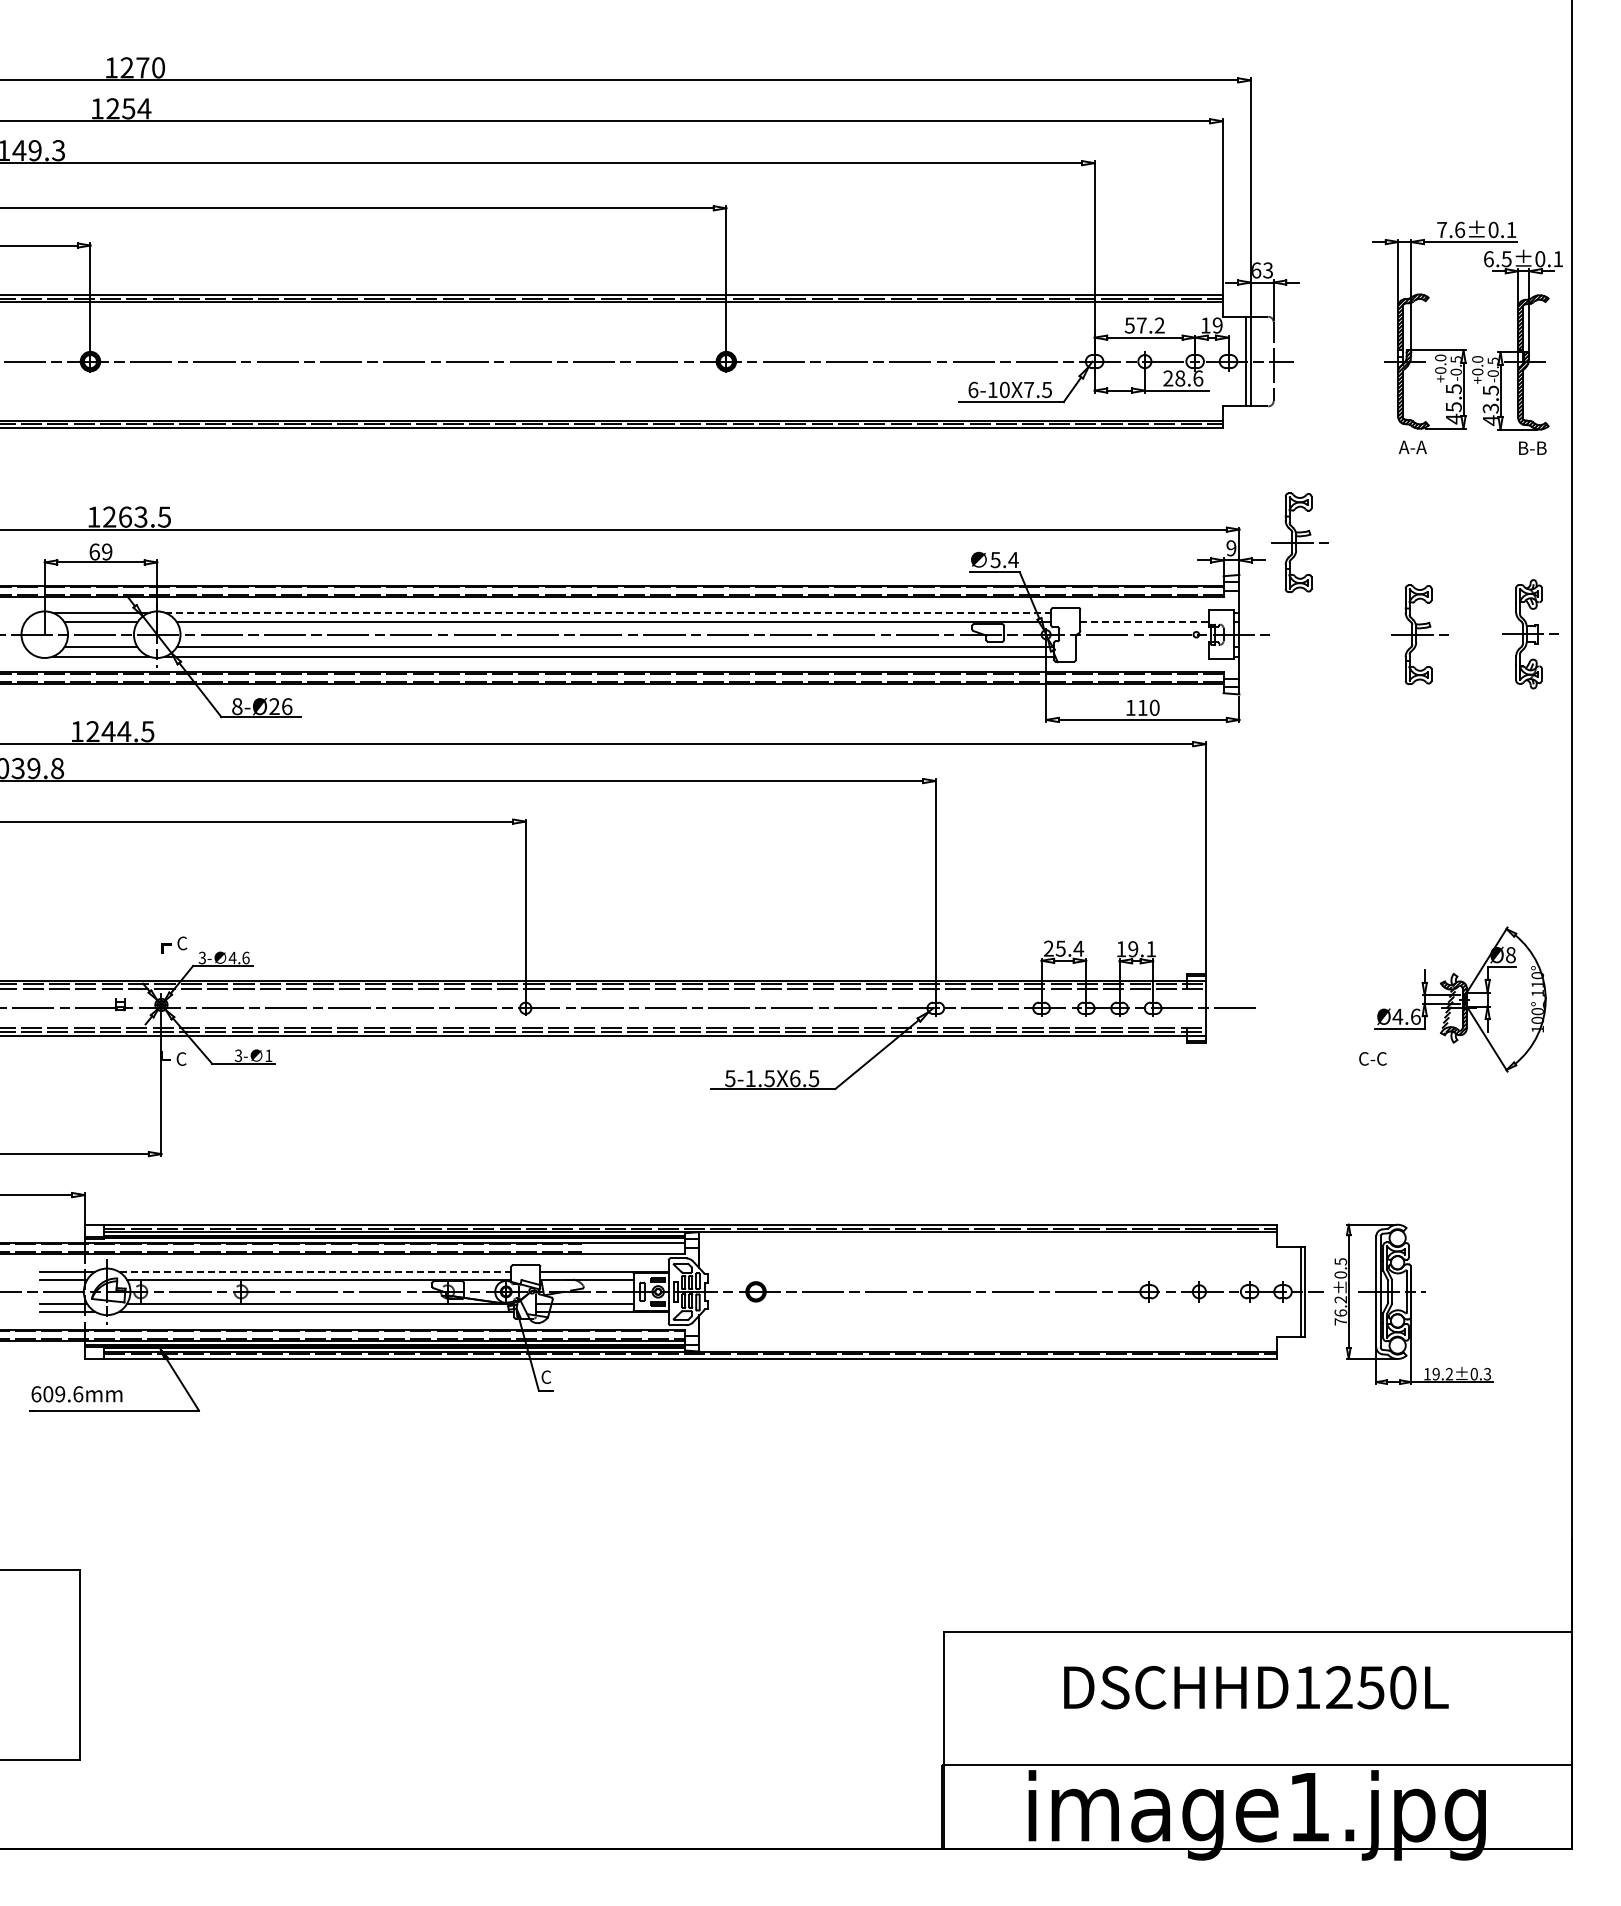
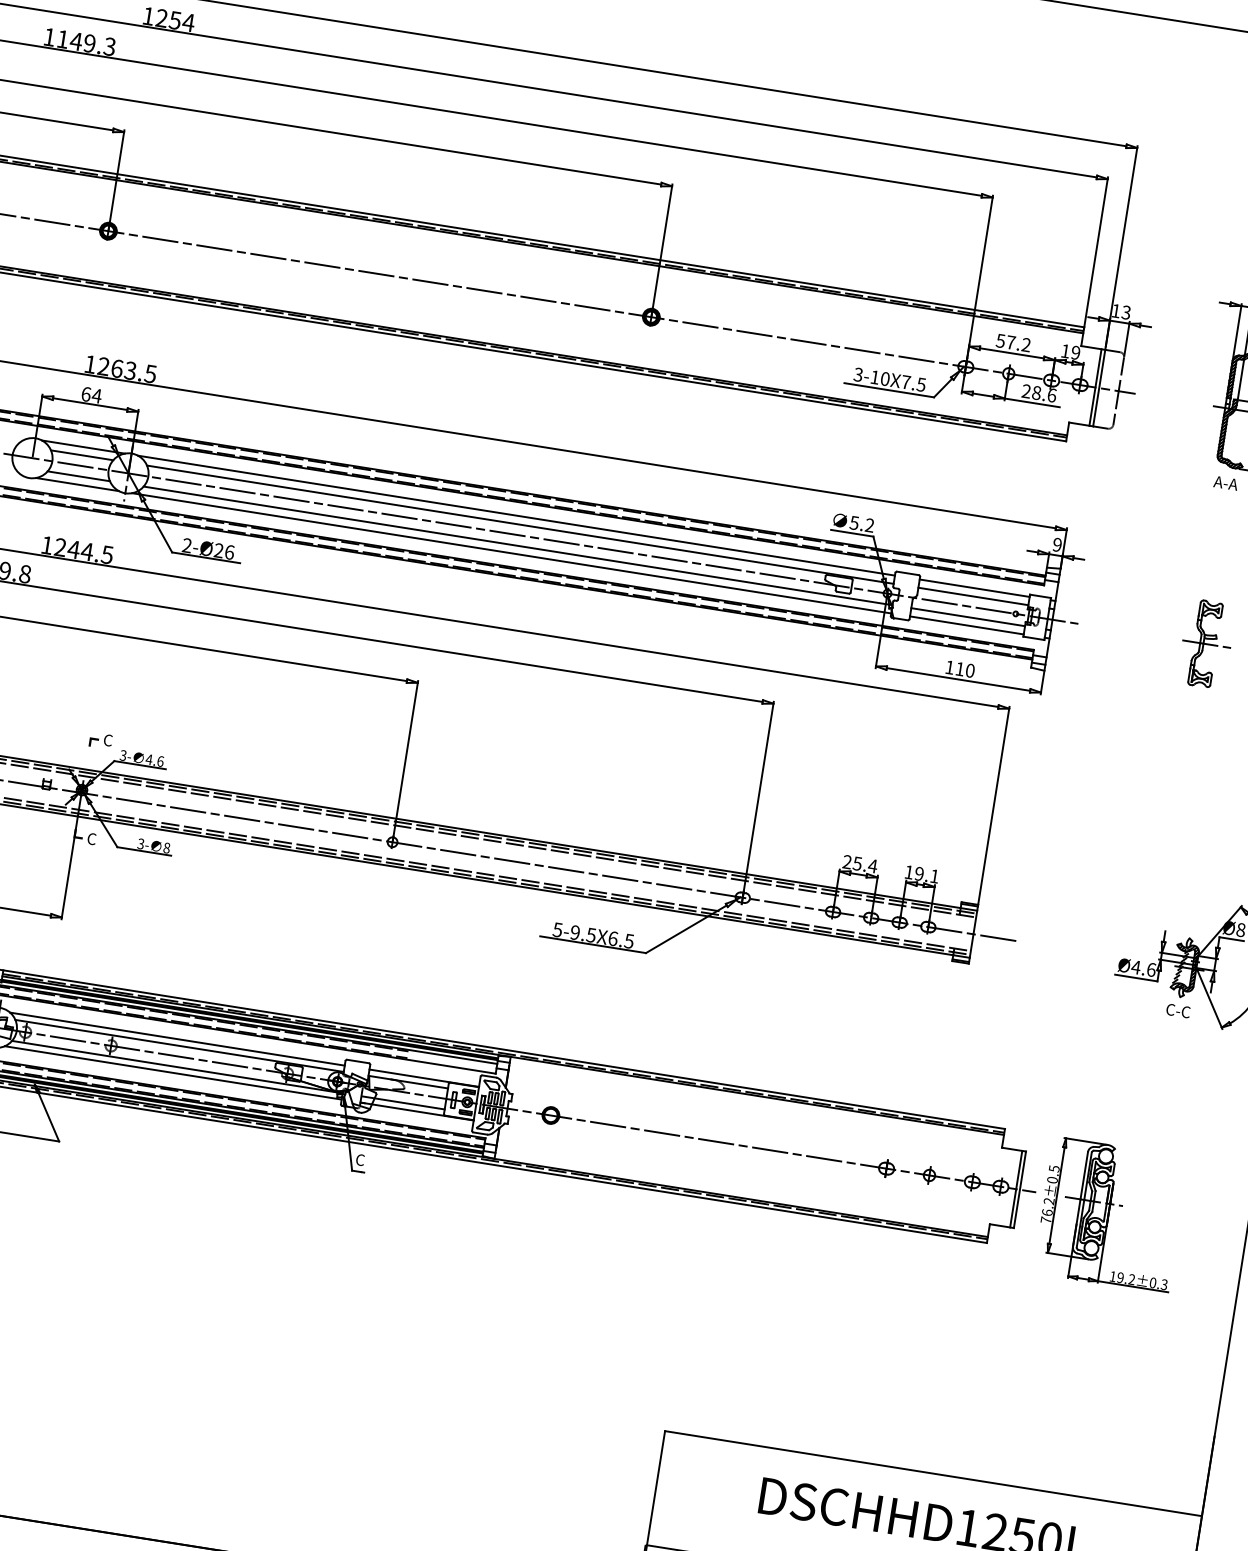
text: (1256, 270) -> (1116, 311), 63 -> 13
text: (973, 389) -> (858, 374), 6-10X7.5 -> 3-10X7.5
part: (1299, 542) -> (1116, 549), removed
text: (106, 551) -> (96, 395), 69 -> 64
text: (1013, 559) -> (869, 524), 5.4 -> 5.2
line: (608, 612) -> (516, 515), dashed -> solid
line: (1144, 612) -> (974, 587), added
line: (1145, 622) -> (973, 596), dashed -> solid
line: (1142, 647) -> (968, 617), added
line: (1142, 656) -> (966, 625), added
text: (237, 706) -> (187, 545), 8-Ø26 -> 2-Ø26
text: (268, 1055) -> (166, 847), 1 -> 8
text: (1372, 1058) -> (1178, 1010), moved
text: (750, 1078) -> (575, 932), 5-1.5X6.5 -> 5-9.5X6.5
line: (315, 1272) -> (177, 1039), dashed -> solid

